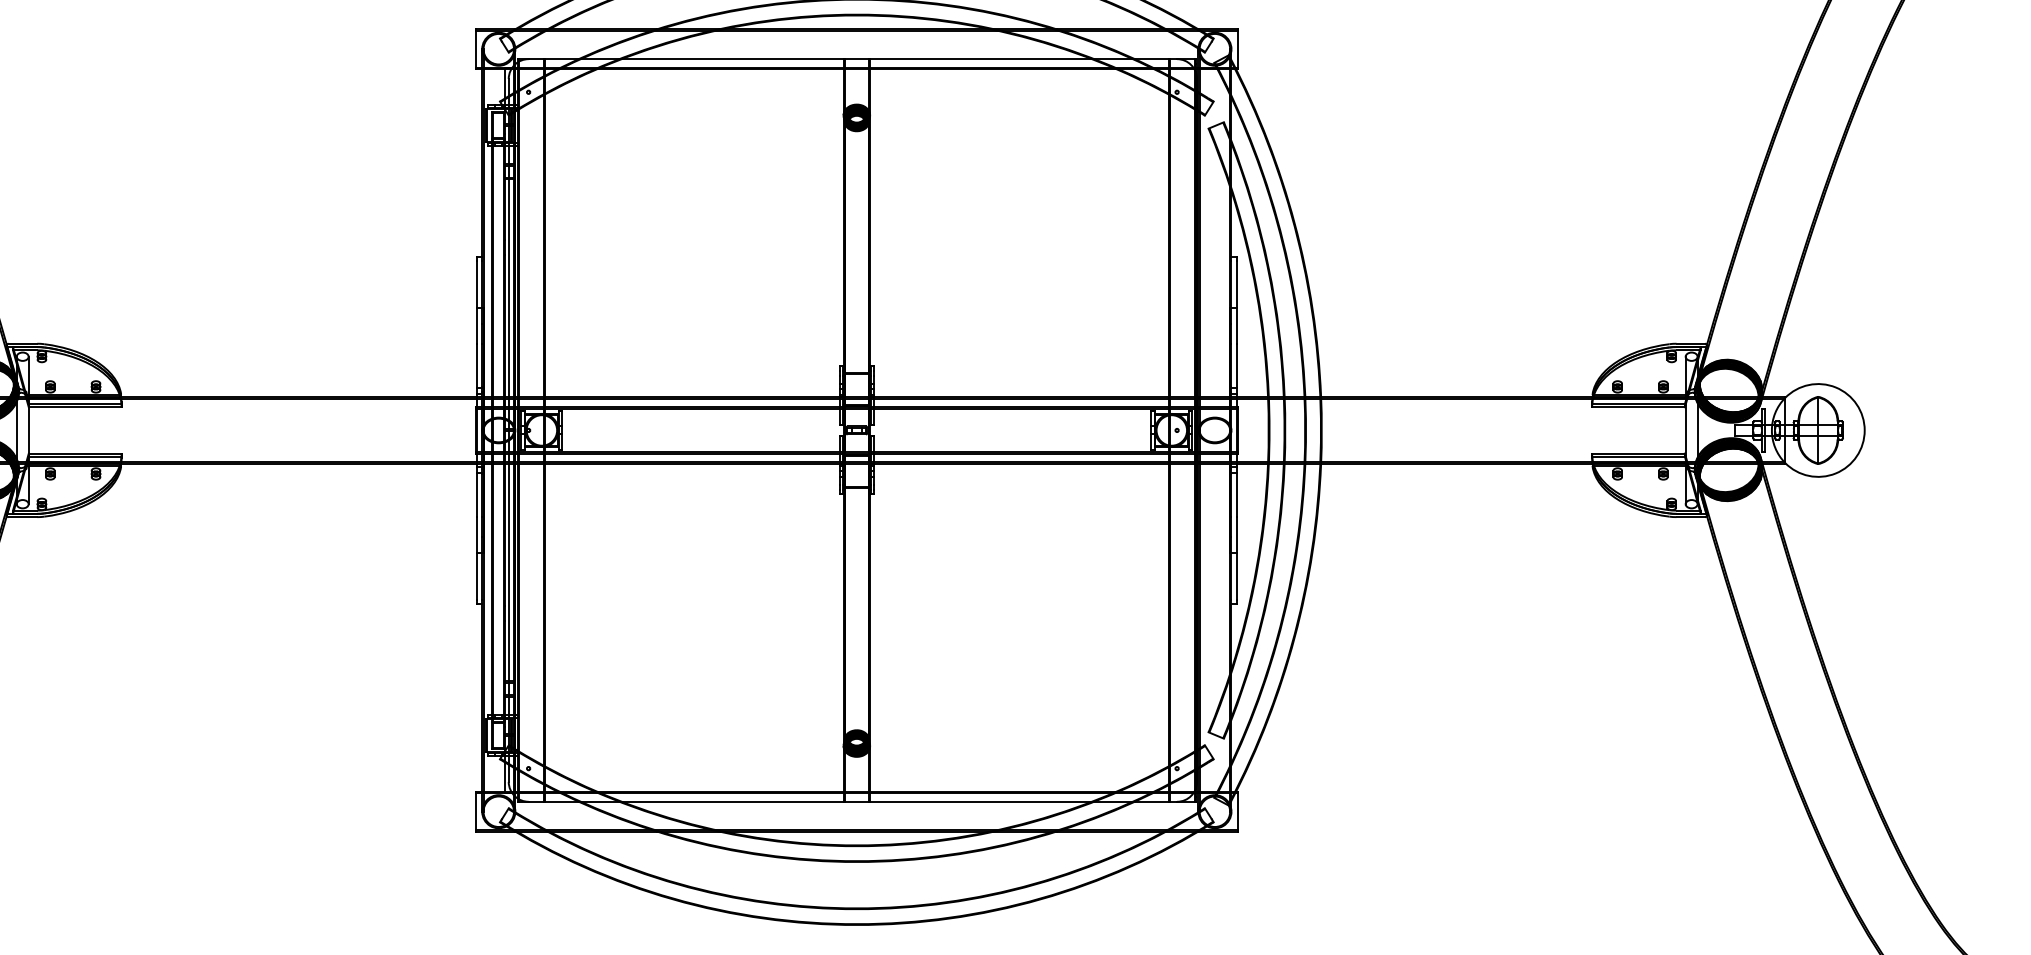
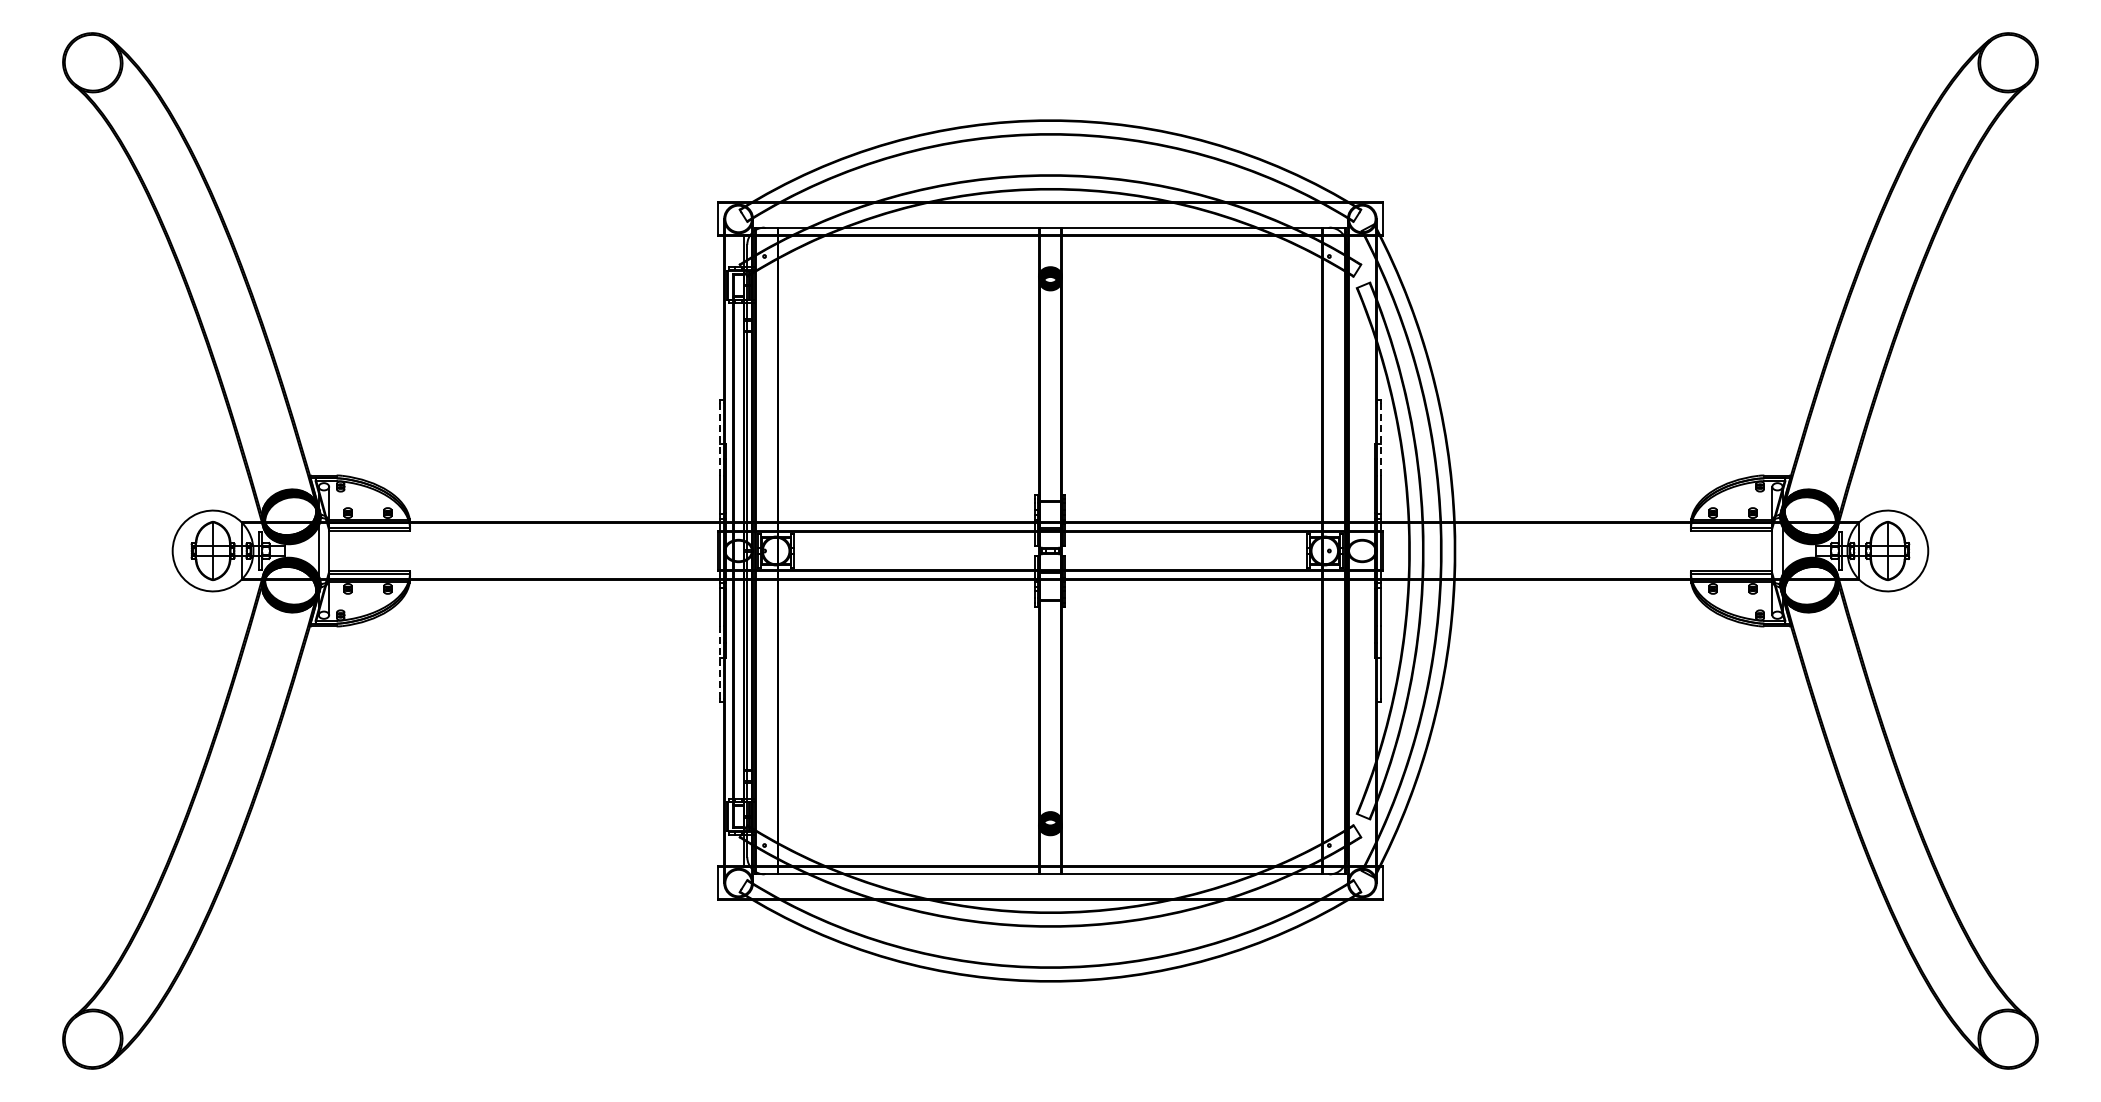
line: (1236, 301) -> (1381, 438), solid -> dashed
line: (476, 302) -> (719, 439), solid -> dashed
line: (476, 559) -> (719, 663), solid -> dashed

